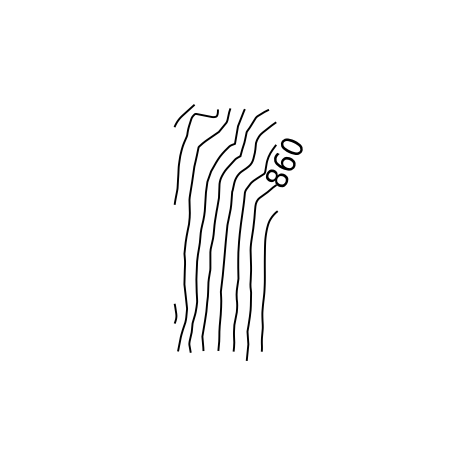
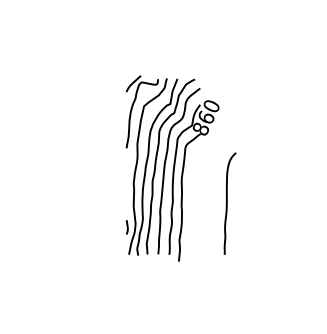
curve: (265, 280) -> (227, 203), moved

